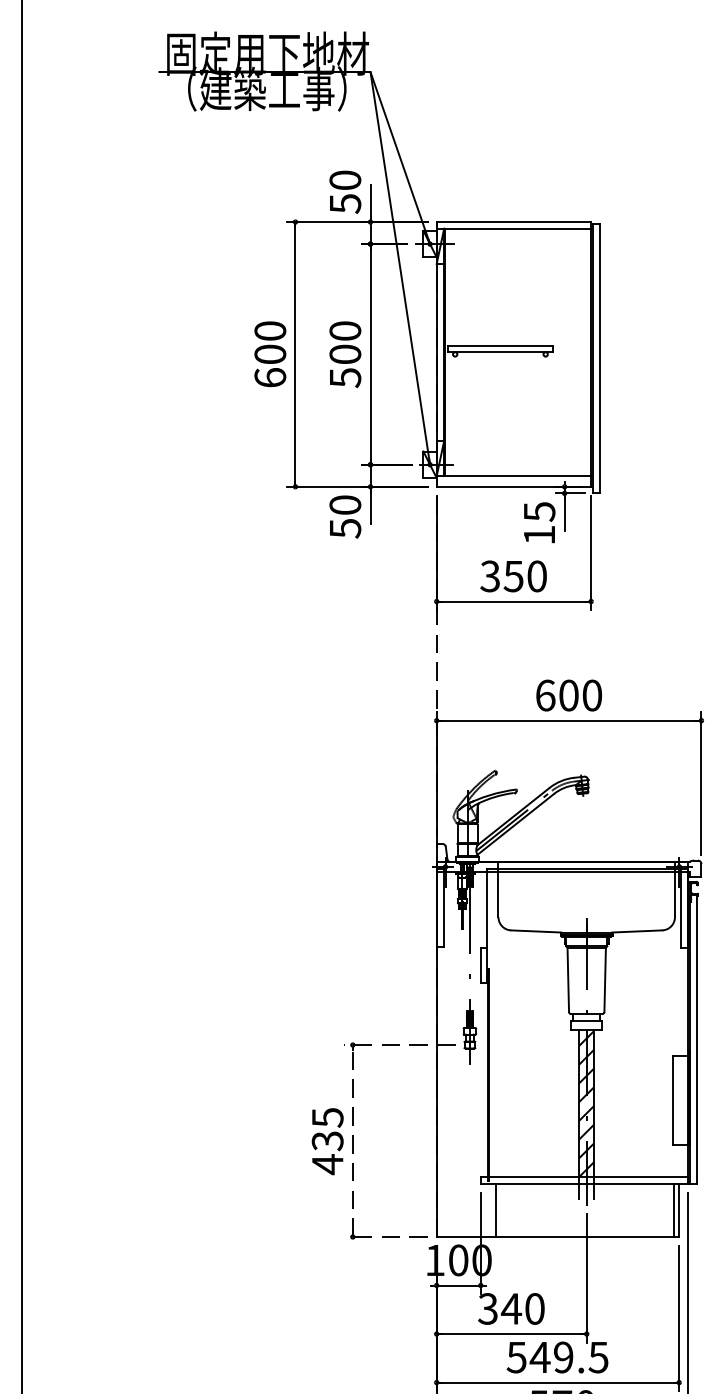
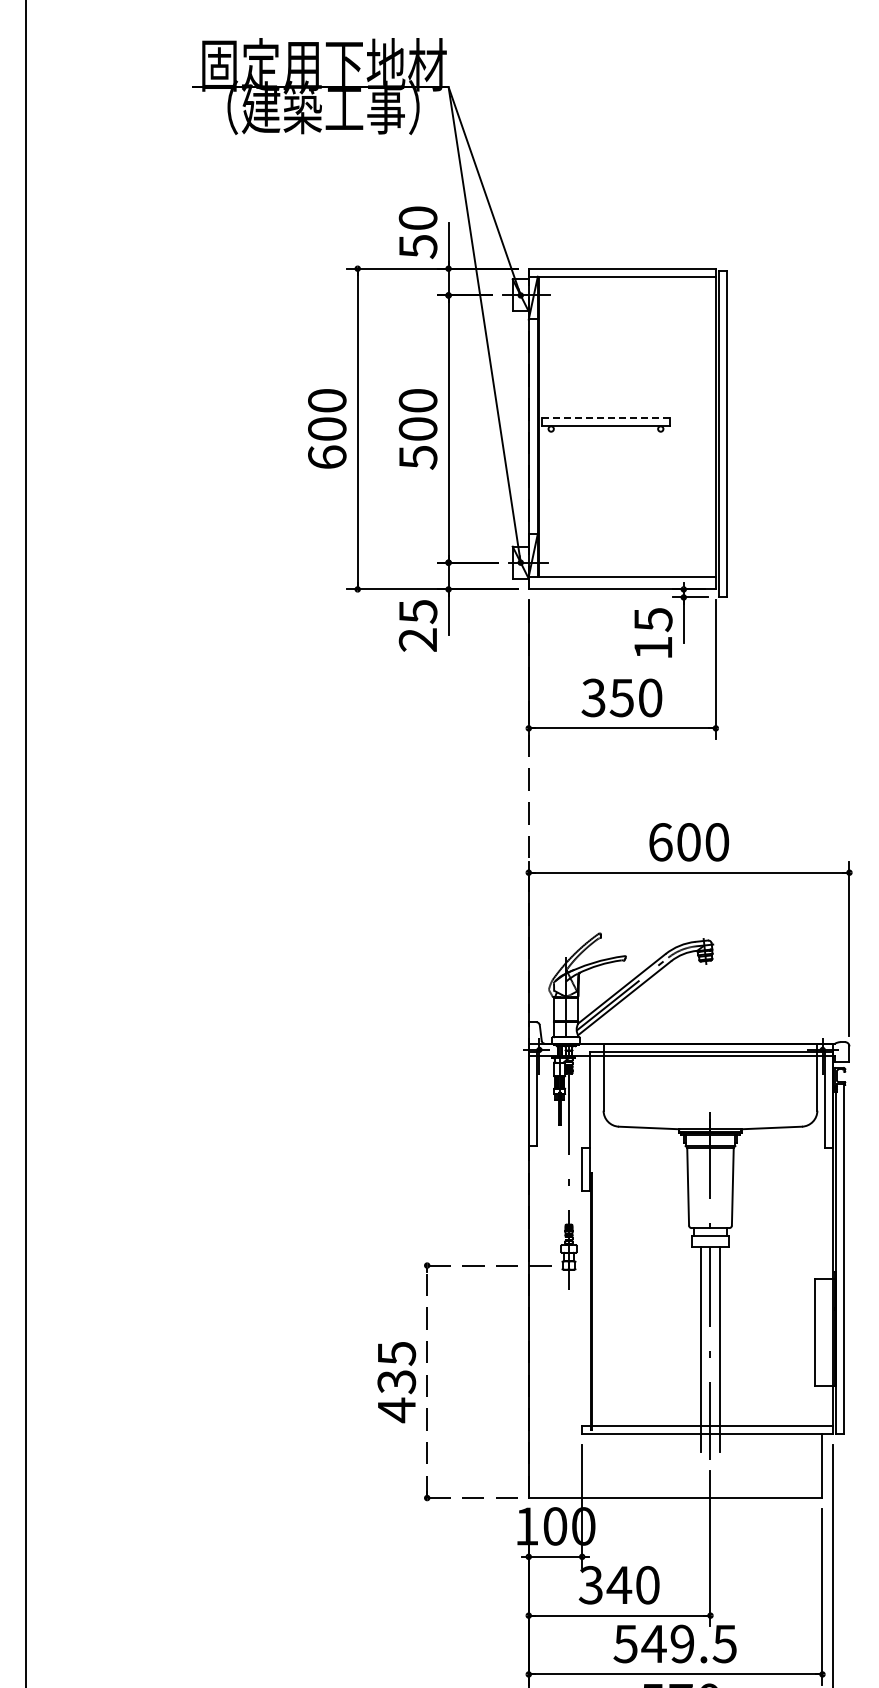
line: (500, 345) -> (606, 418), solid -> dashed
text: (344, 517) -> (417, 626), 50 -> 25
hatch: (586, 1103) -> (710, 1336), removed
line: (495, 1210) -> (600, 1465), removed
line: (674, 1210) -> (816, 1465), removed

